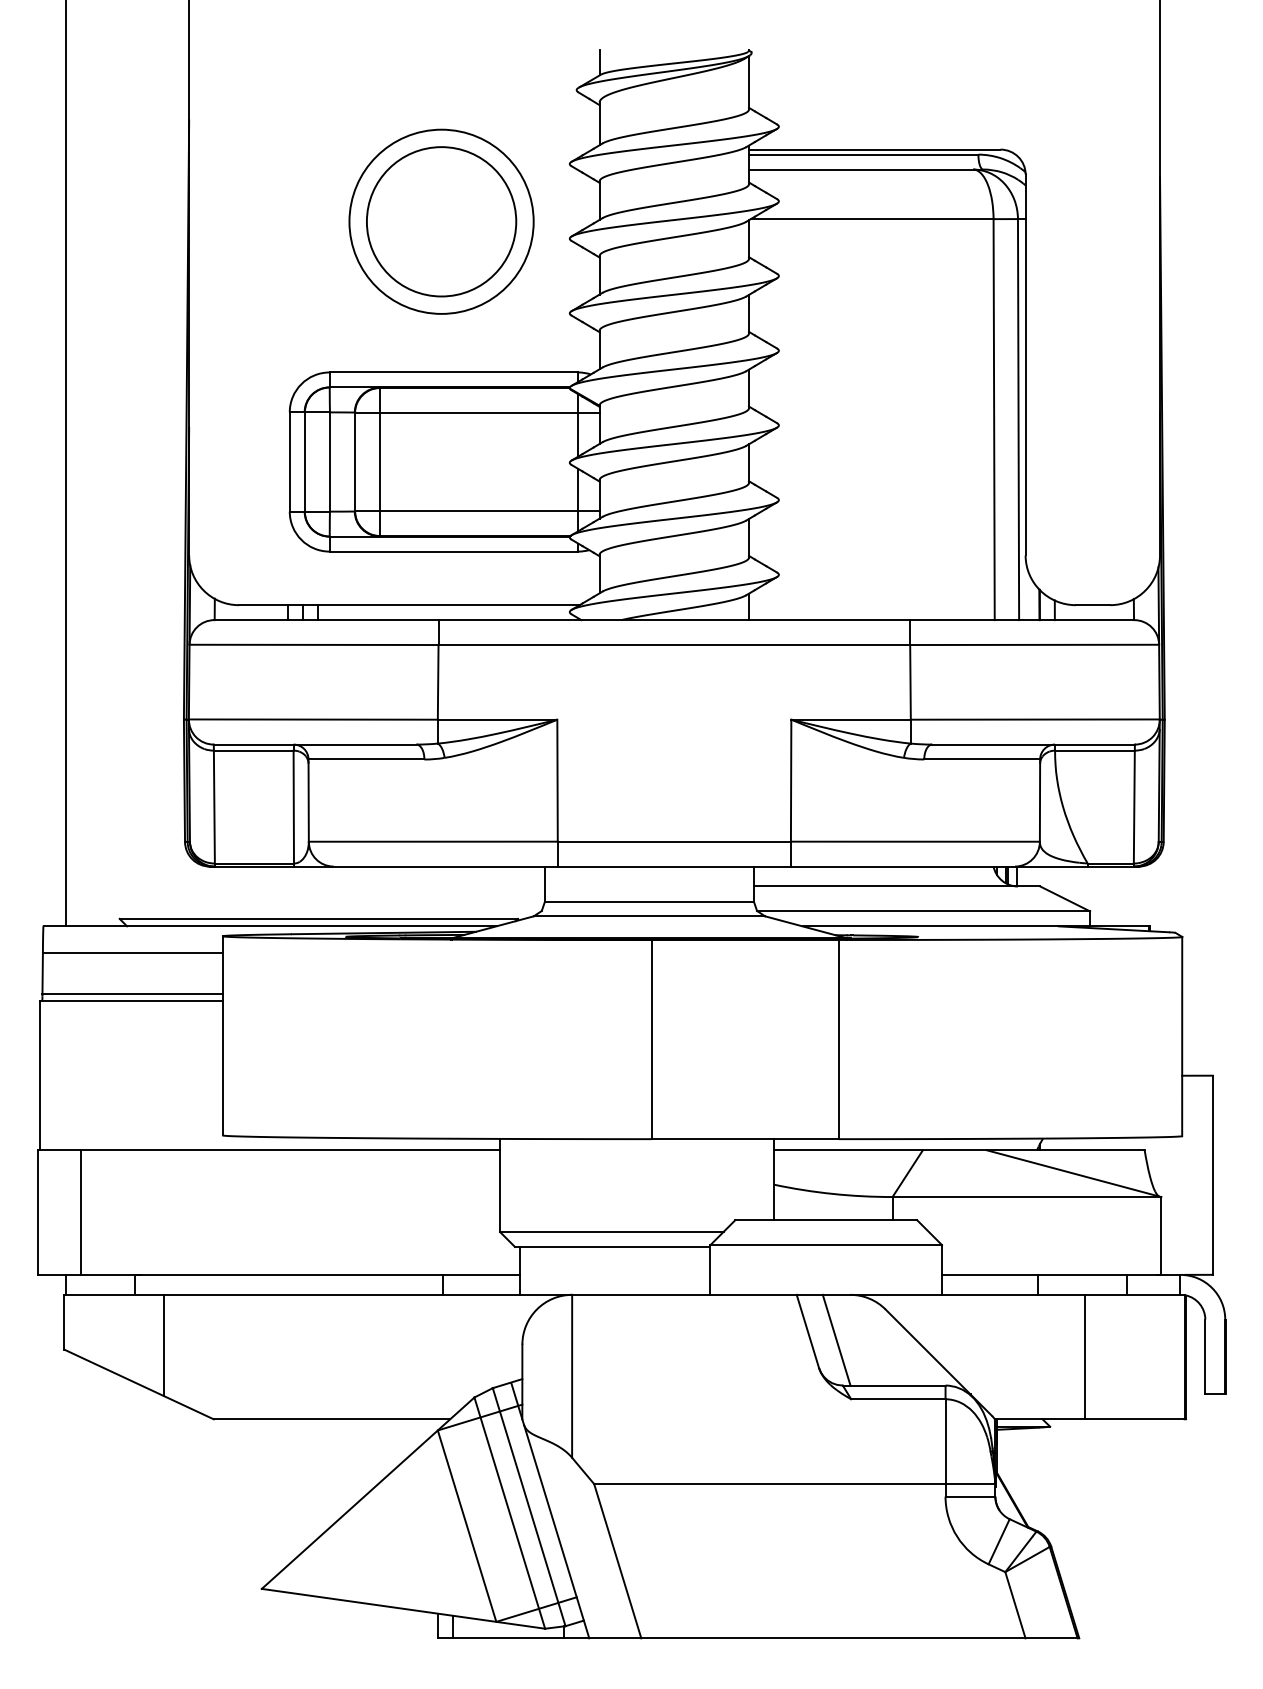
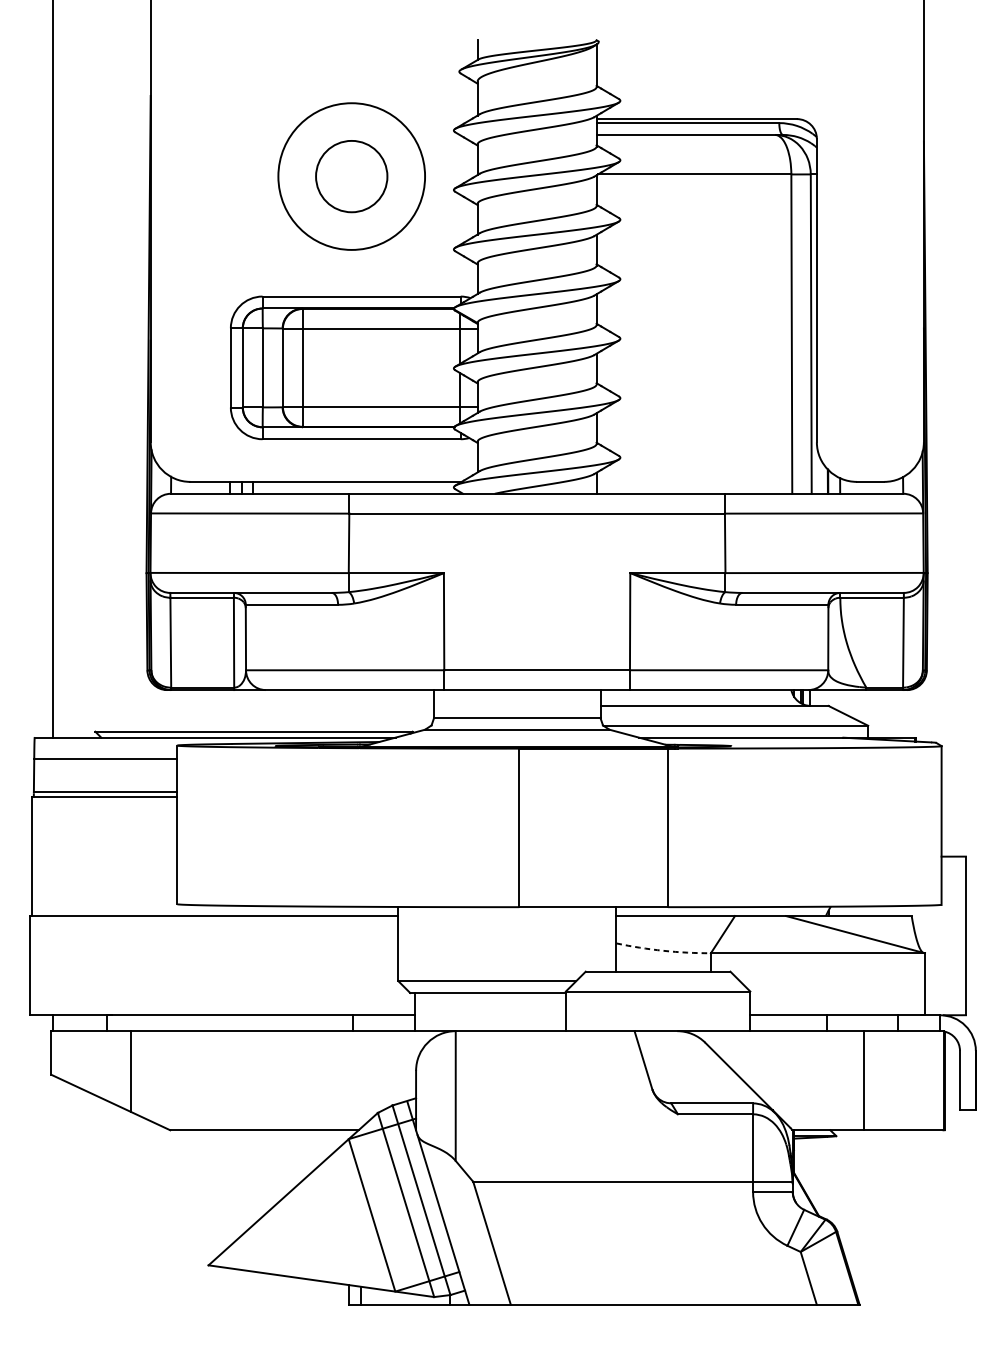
circle: (441, 221) -> (351, 176), size x0.6
arc: (832, 1193) -> (663, 950), solid -> dashed
line: (81, 1212) -> (64, 965), removed
line: (836, 1339) -> (666, 1066), removed

